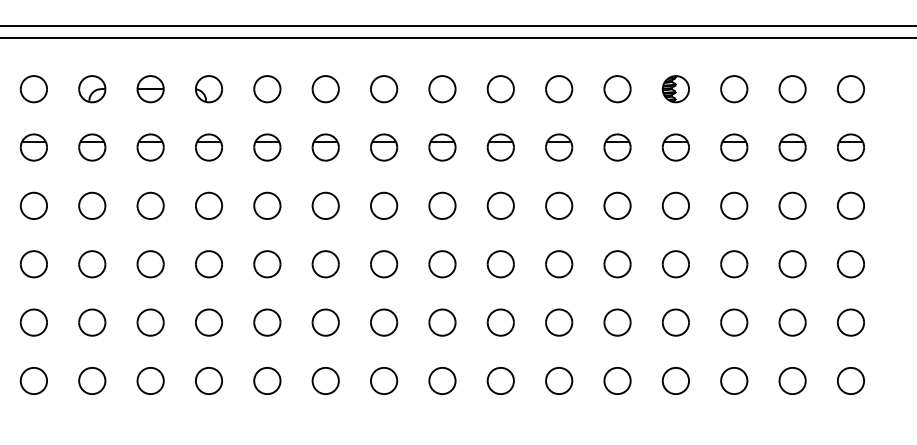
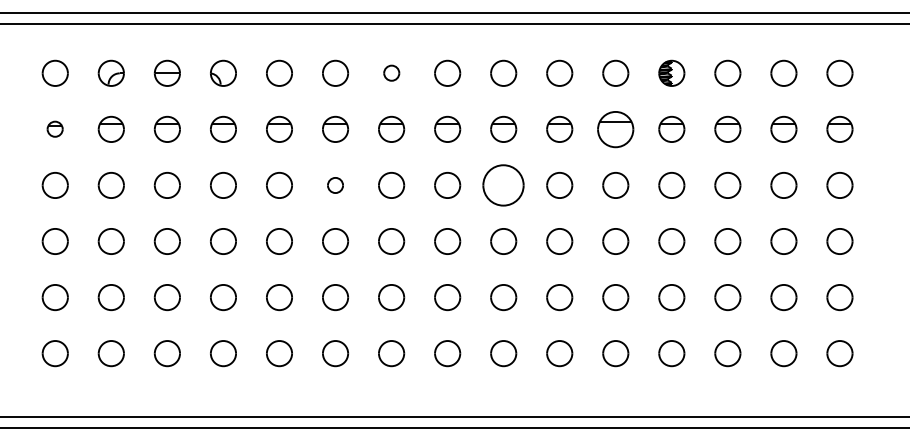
part: (384, 88) -> (391, 72), size x0.6
part: (33, 146) -> (54, 128), size x0.6
part: (617, 146) -> (615, 128), size x1.4
part: (325, 205) -> (335, 185), size x0.6
part: (500, 205) -> (503, 185), size x1.6

